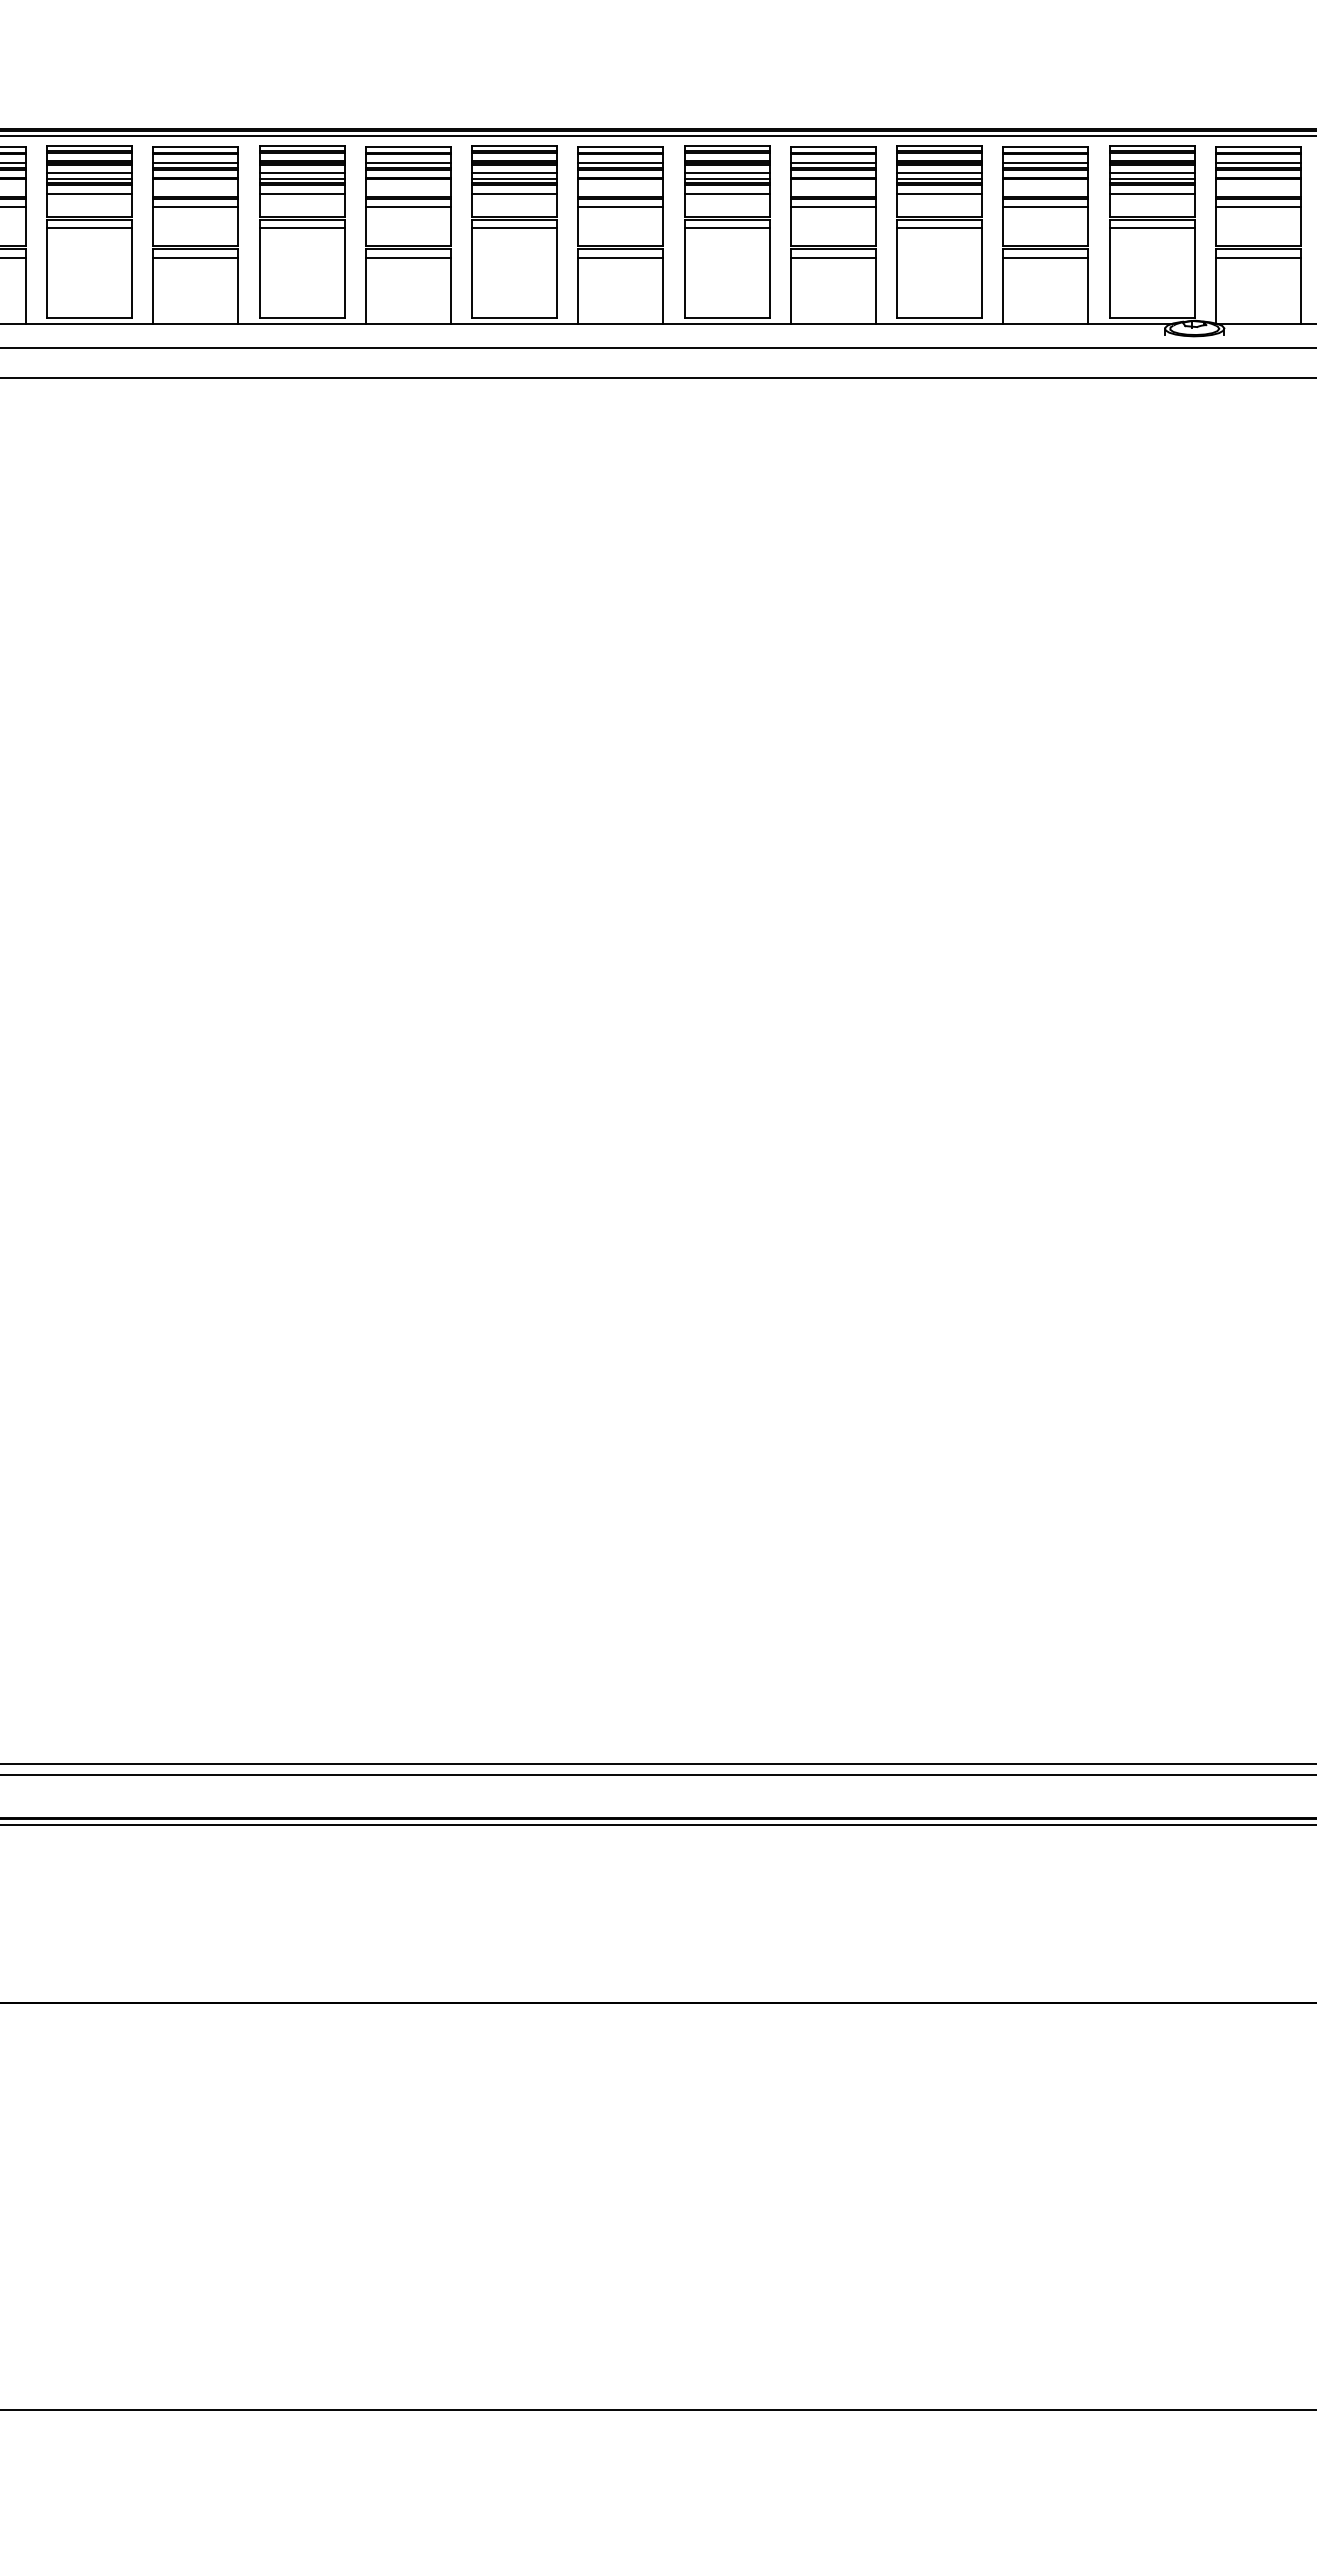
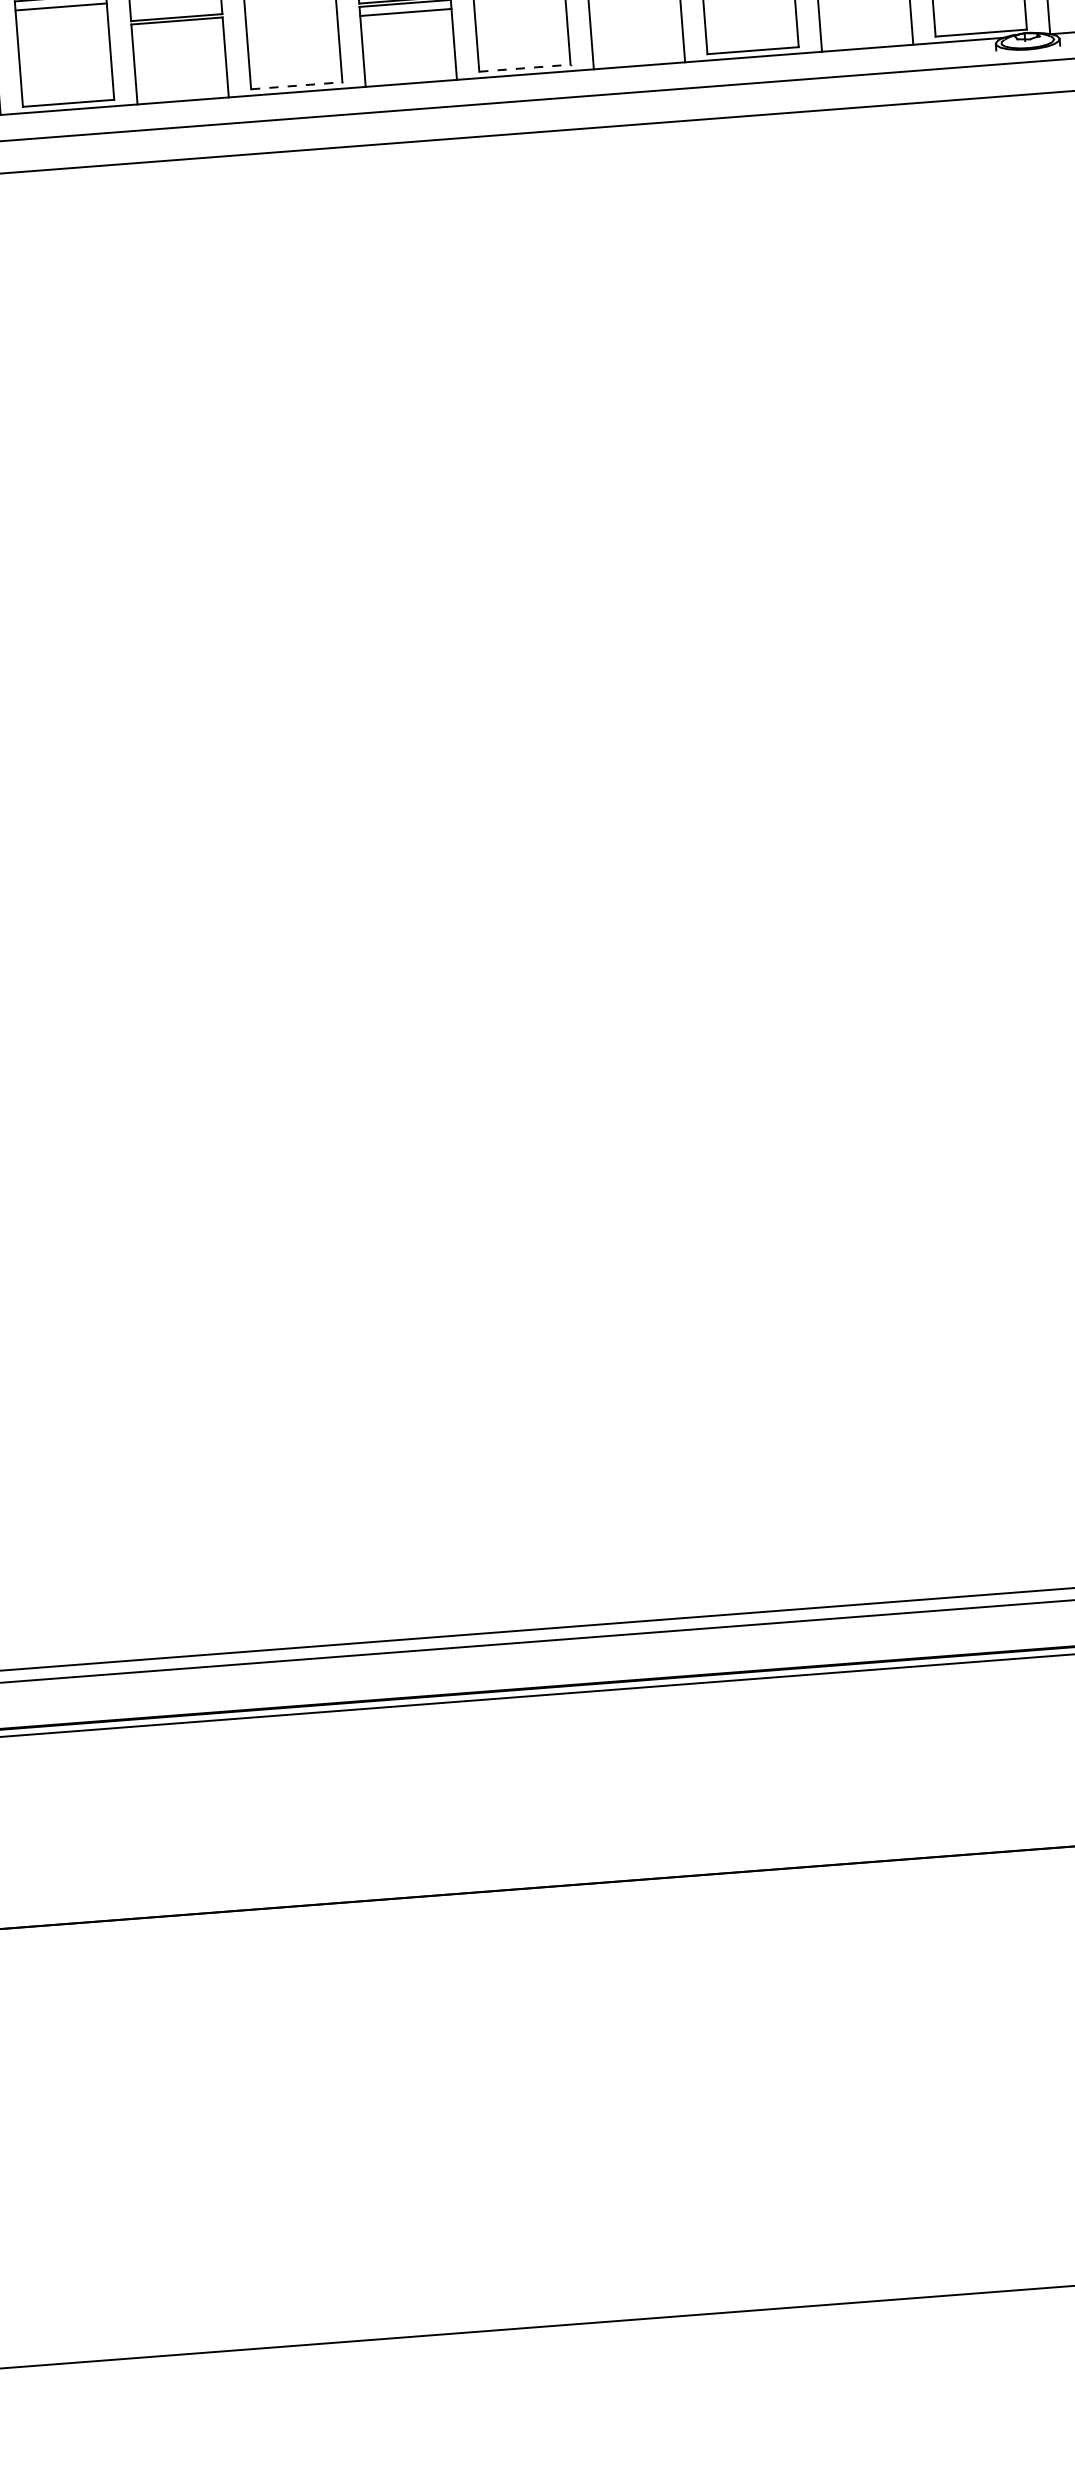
line: (407, 257) -> (176, 29), removed
line: (515, 317) -> (297, 85), solid -> dashed
line: (727, 317) -> (525, 67), solid -> dashed

